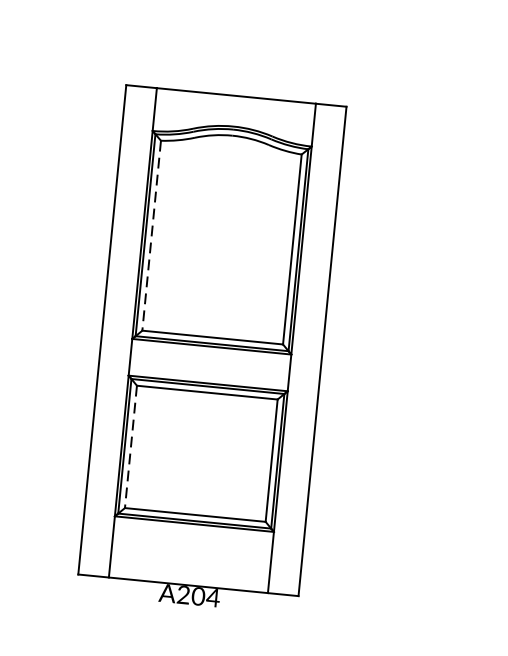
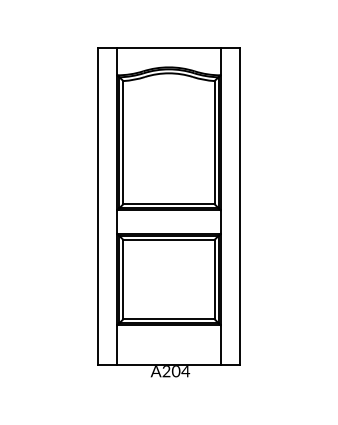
line: (151, 235) -> (123, 142), dashed -> solid
line: (131, 446) -> (123, 279), dashed -> solid

